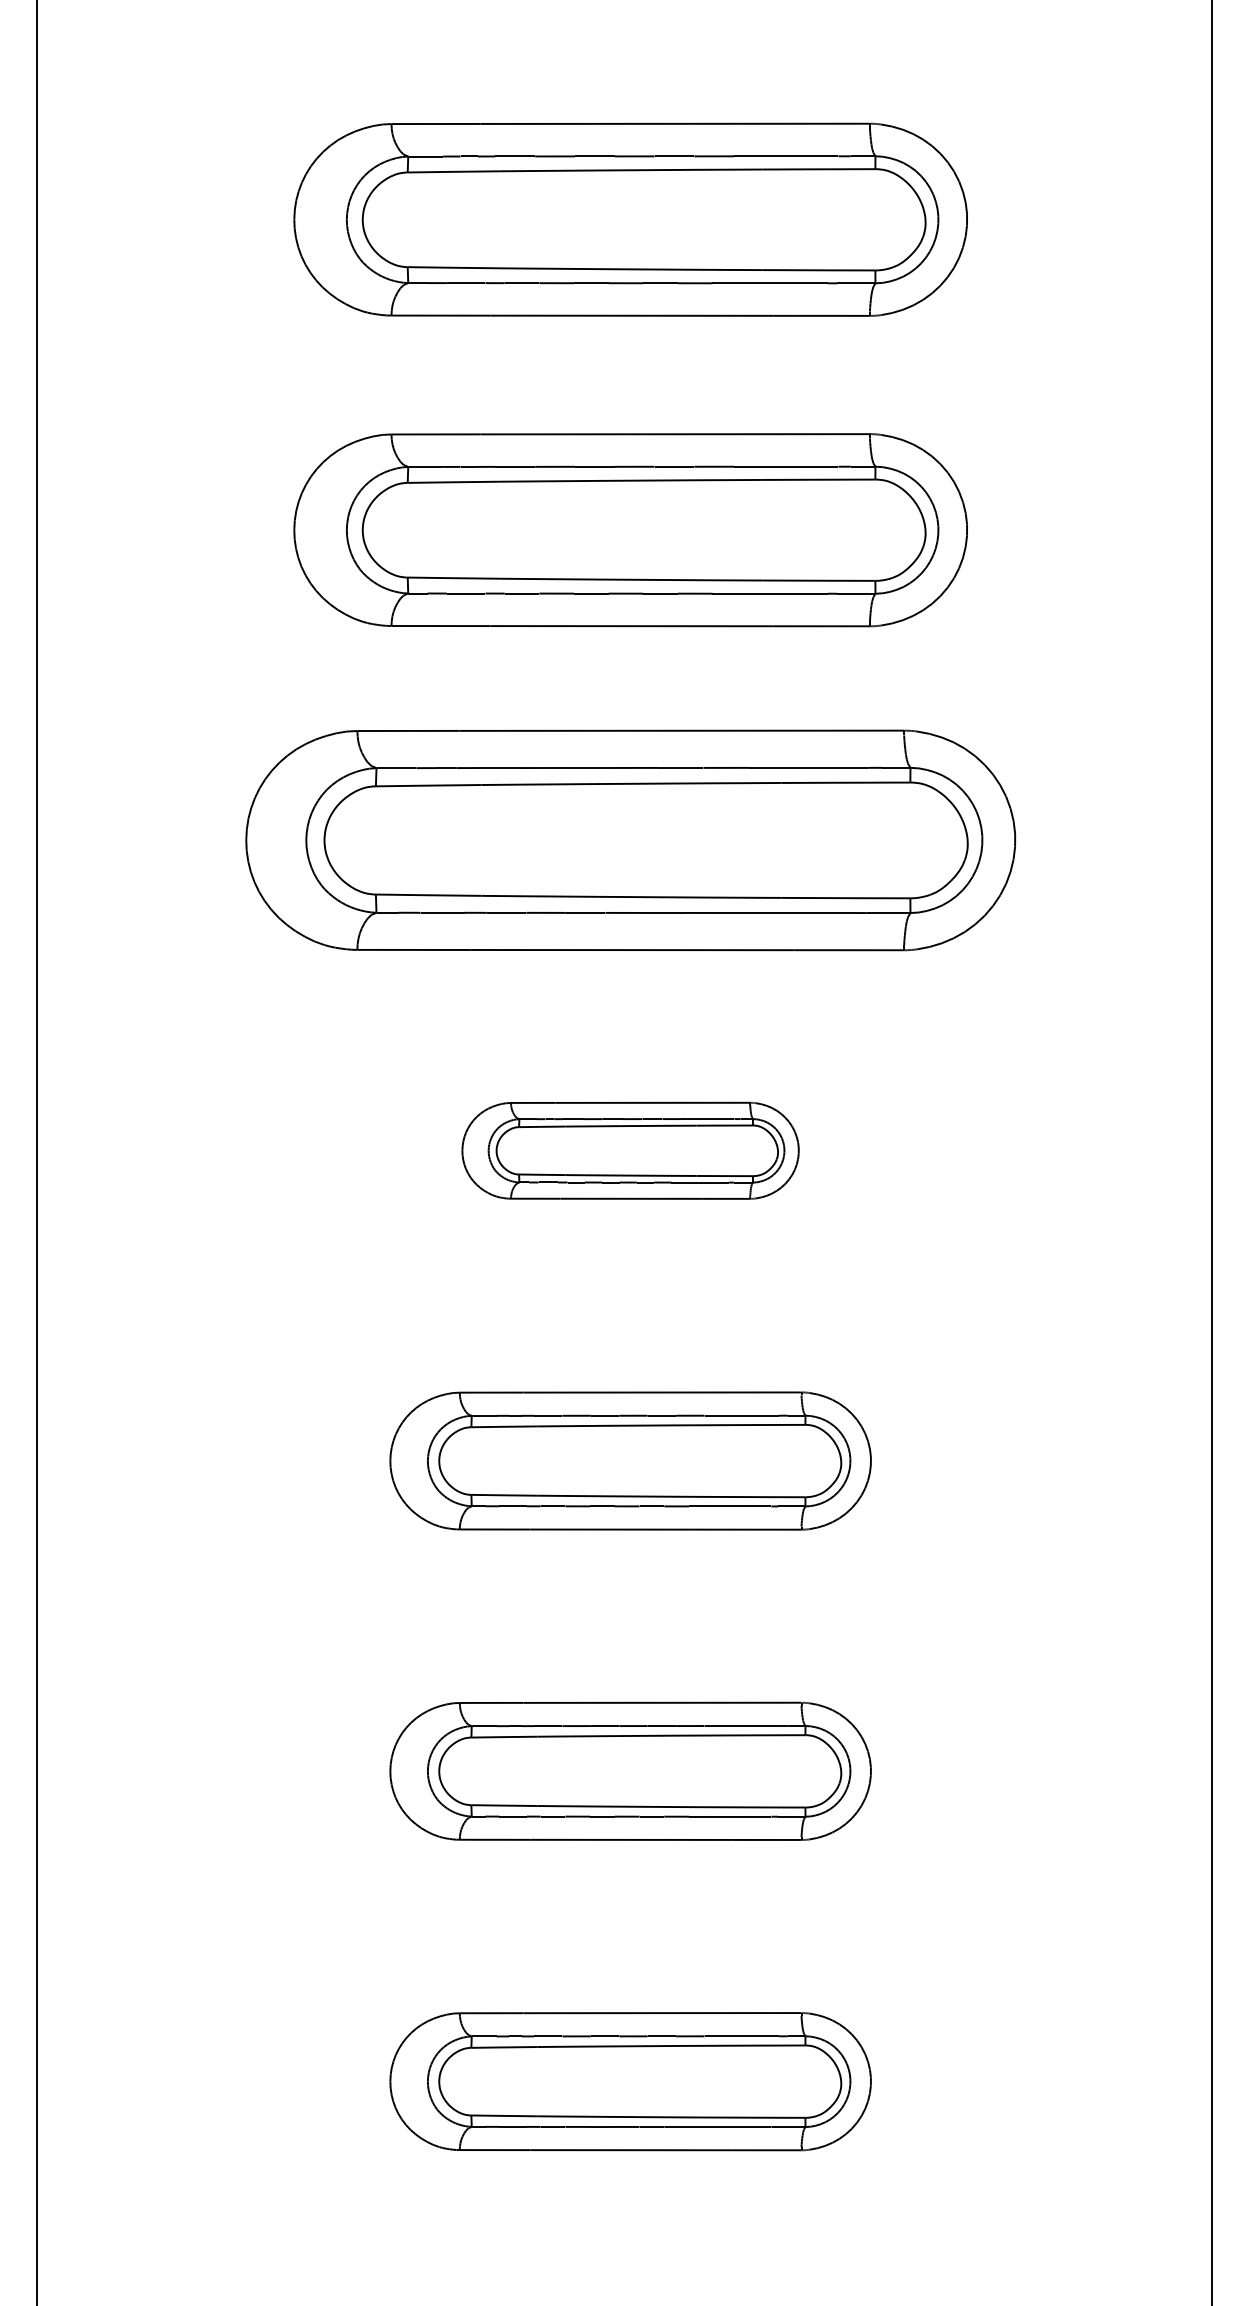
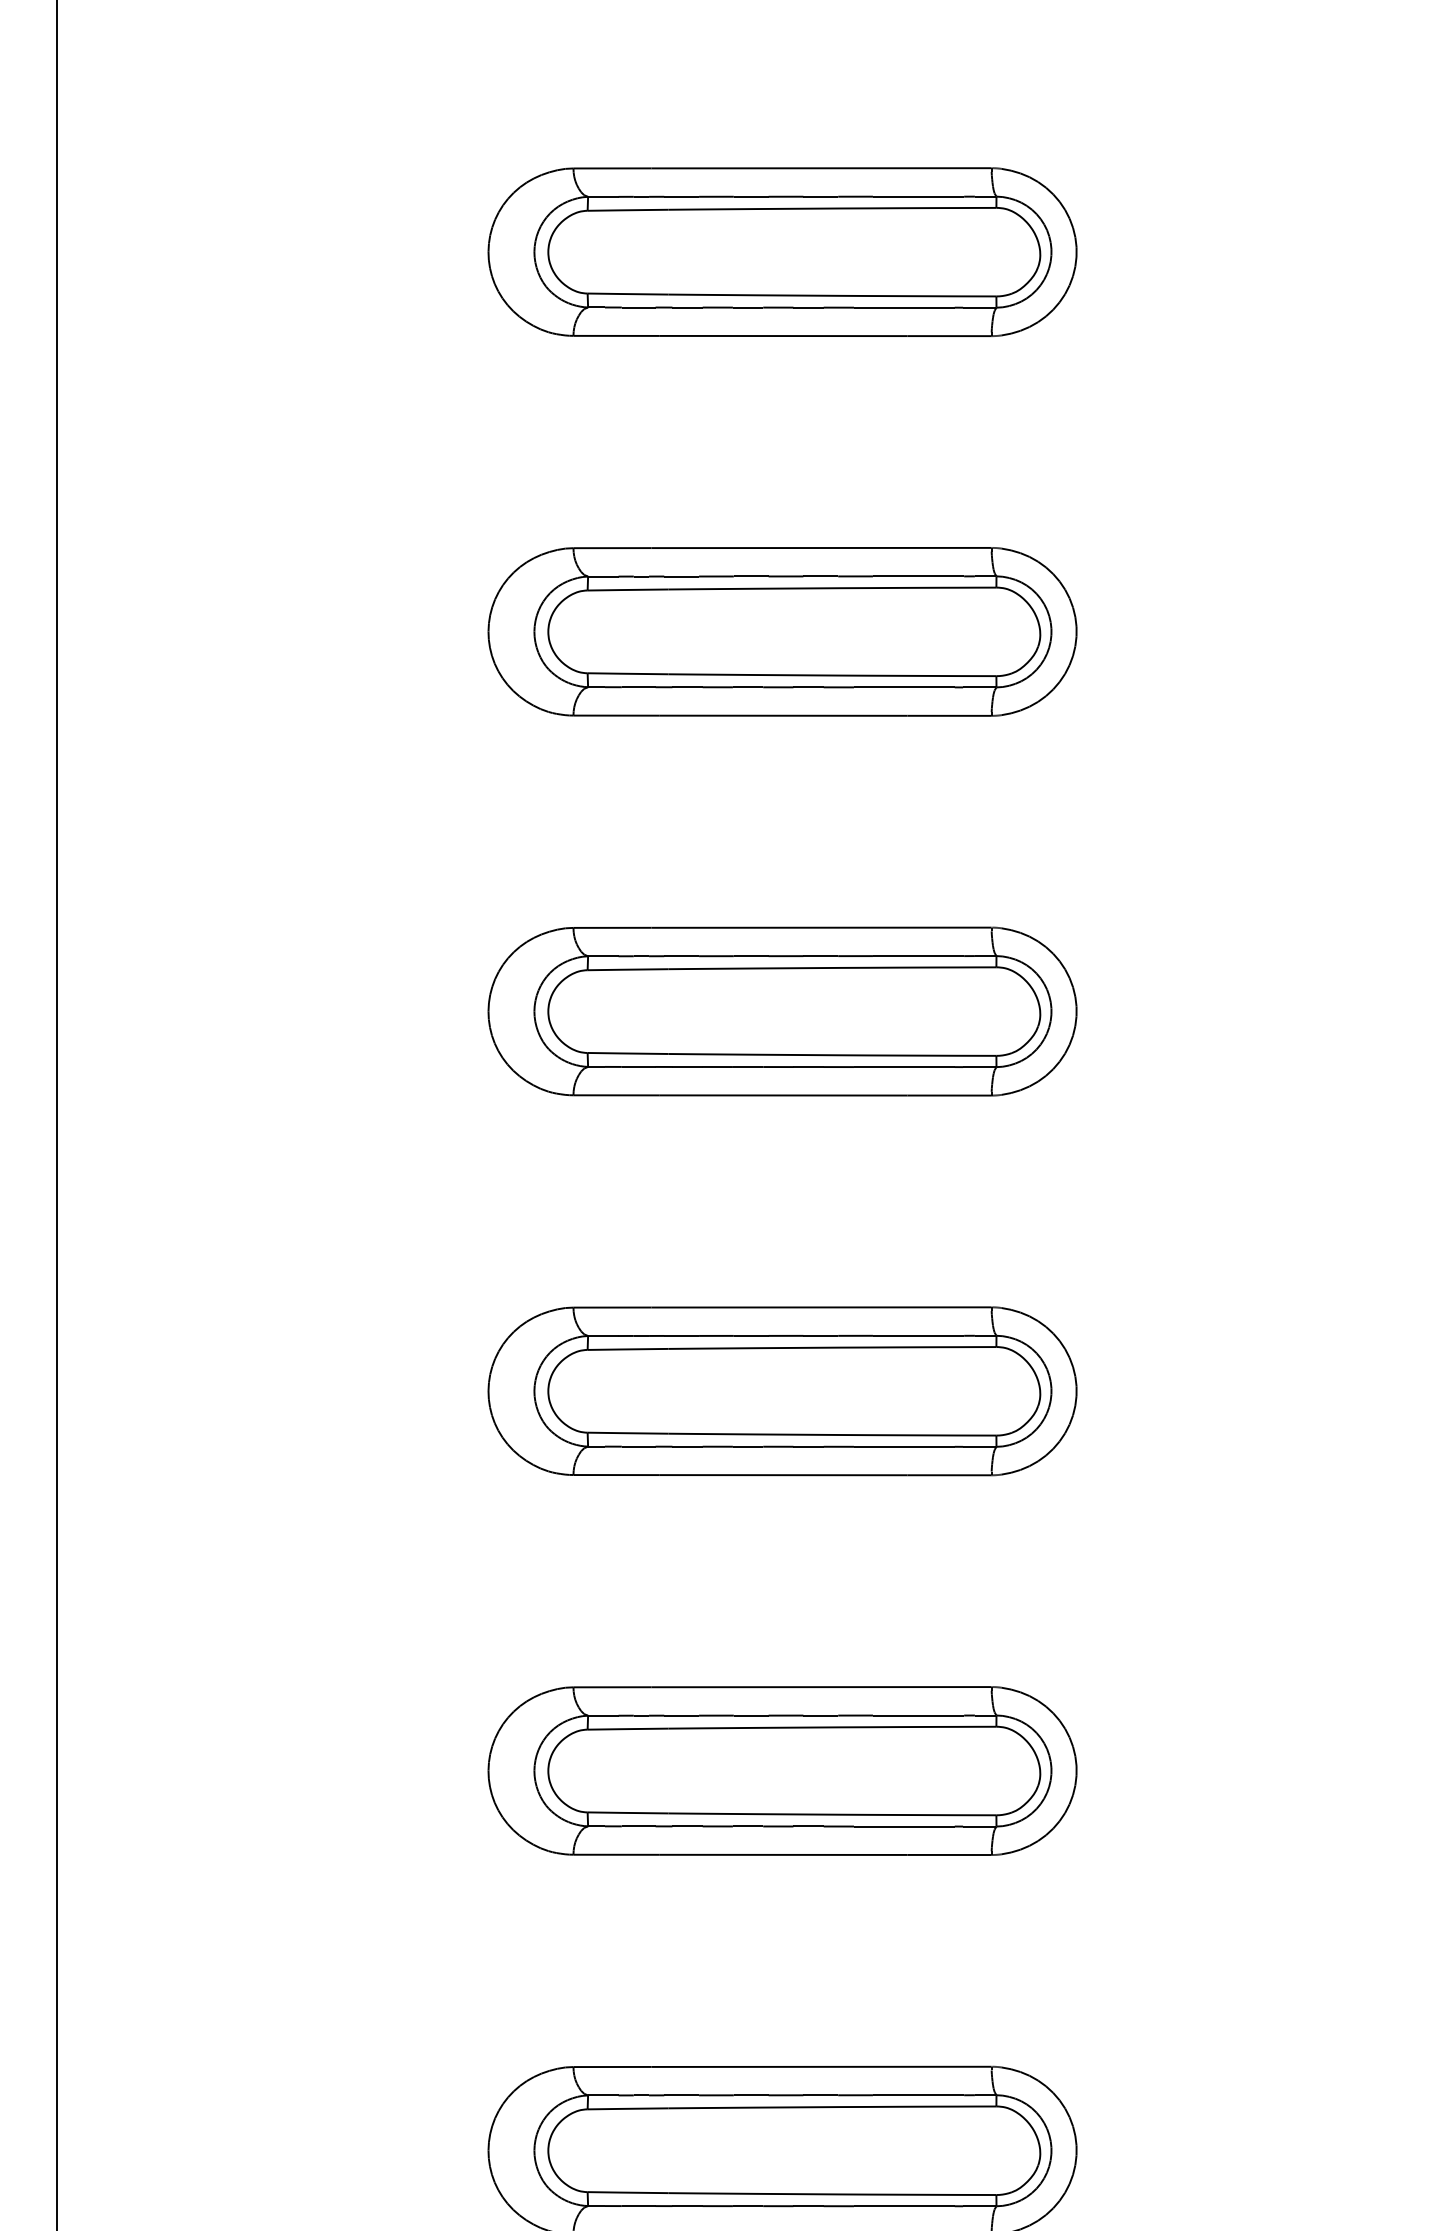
part: (630, 219) -> (782, 251), size x0.71
part: (630, 529) -> (782, 631), size x0.71
part: (630, 840) -> (782, 1011), size x0.62
part: (630, 1150) -> (782, 1390), size x1.43

